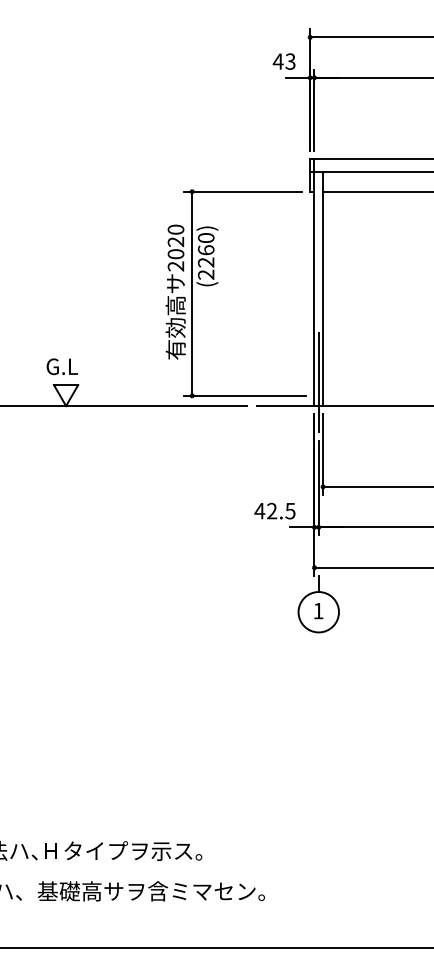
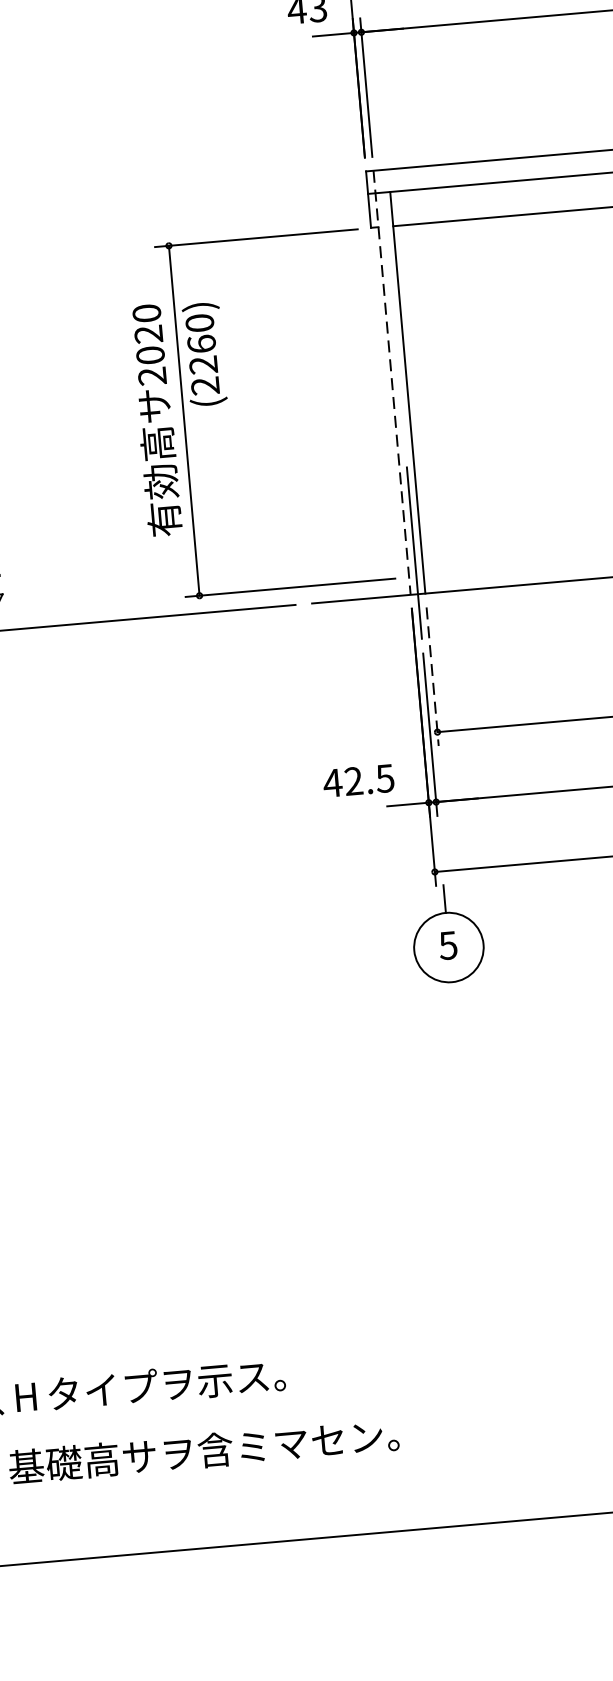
line: (314, 282) -> (392, 383), solid -> dashed
line: (323, 455) -> (433, 678), solid -> dashed
text: (318, 611) -> (448, 946), 1 -> 5

